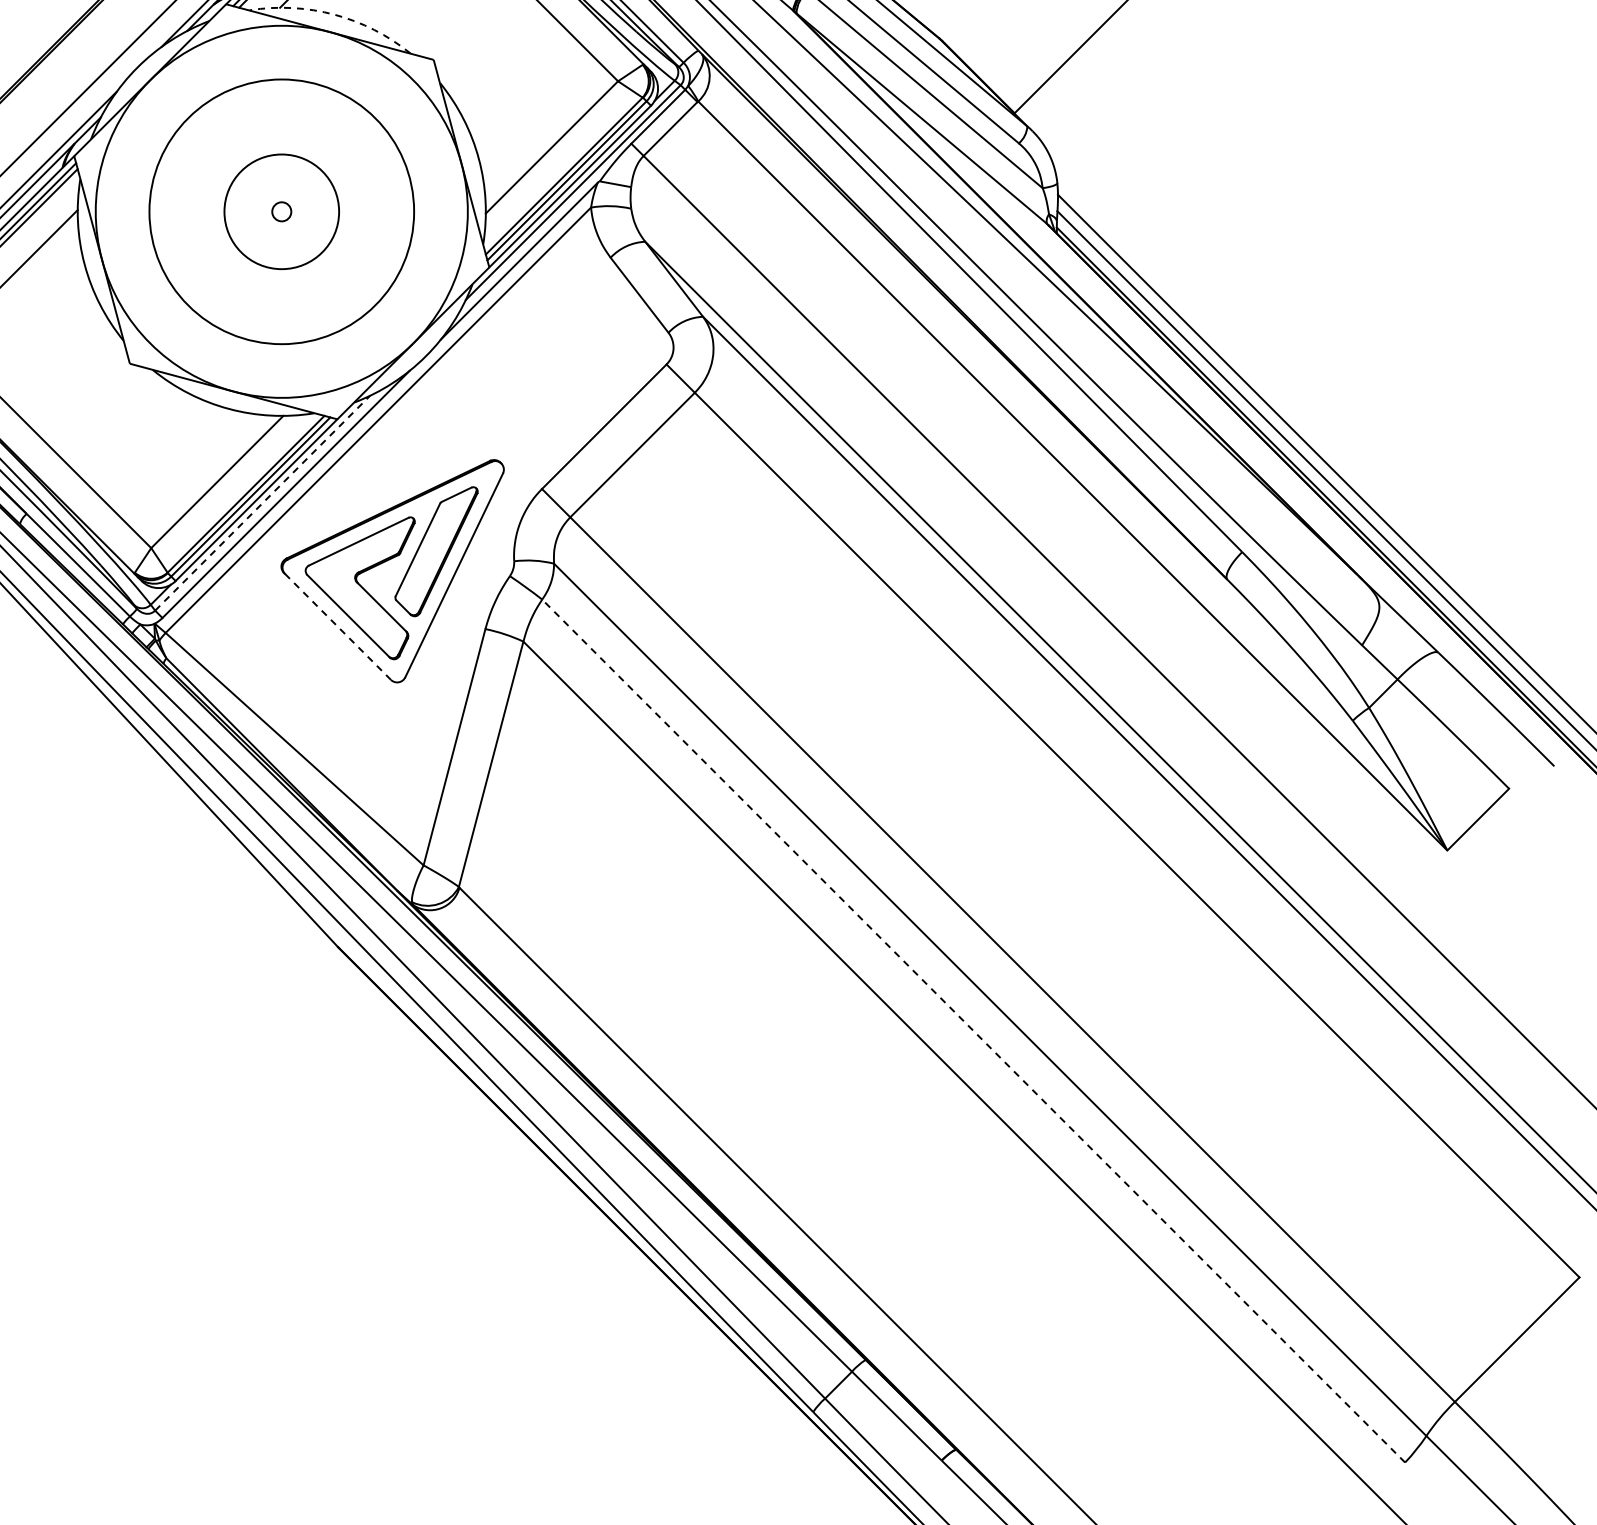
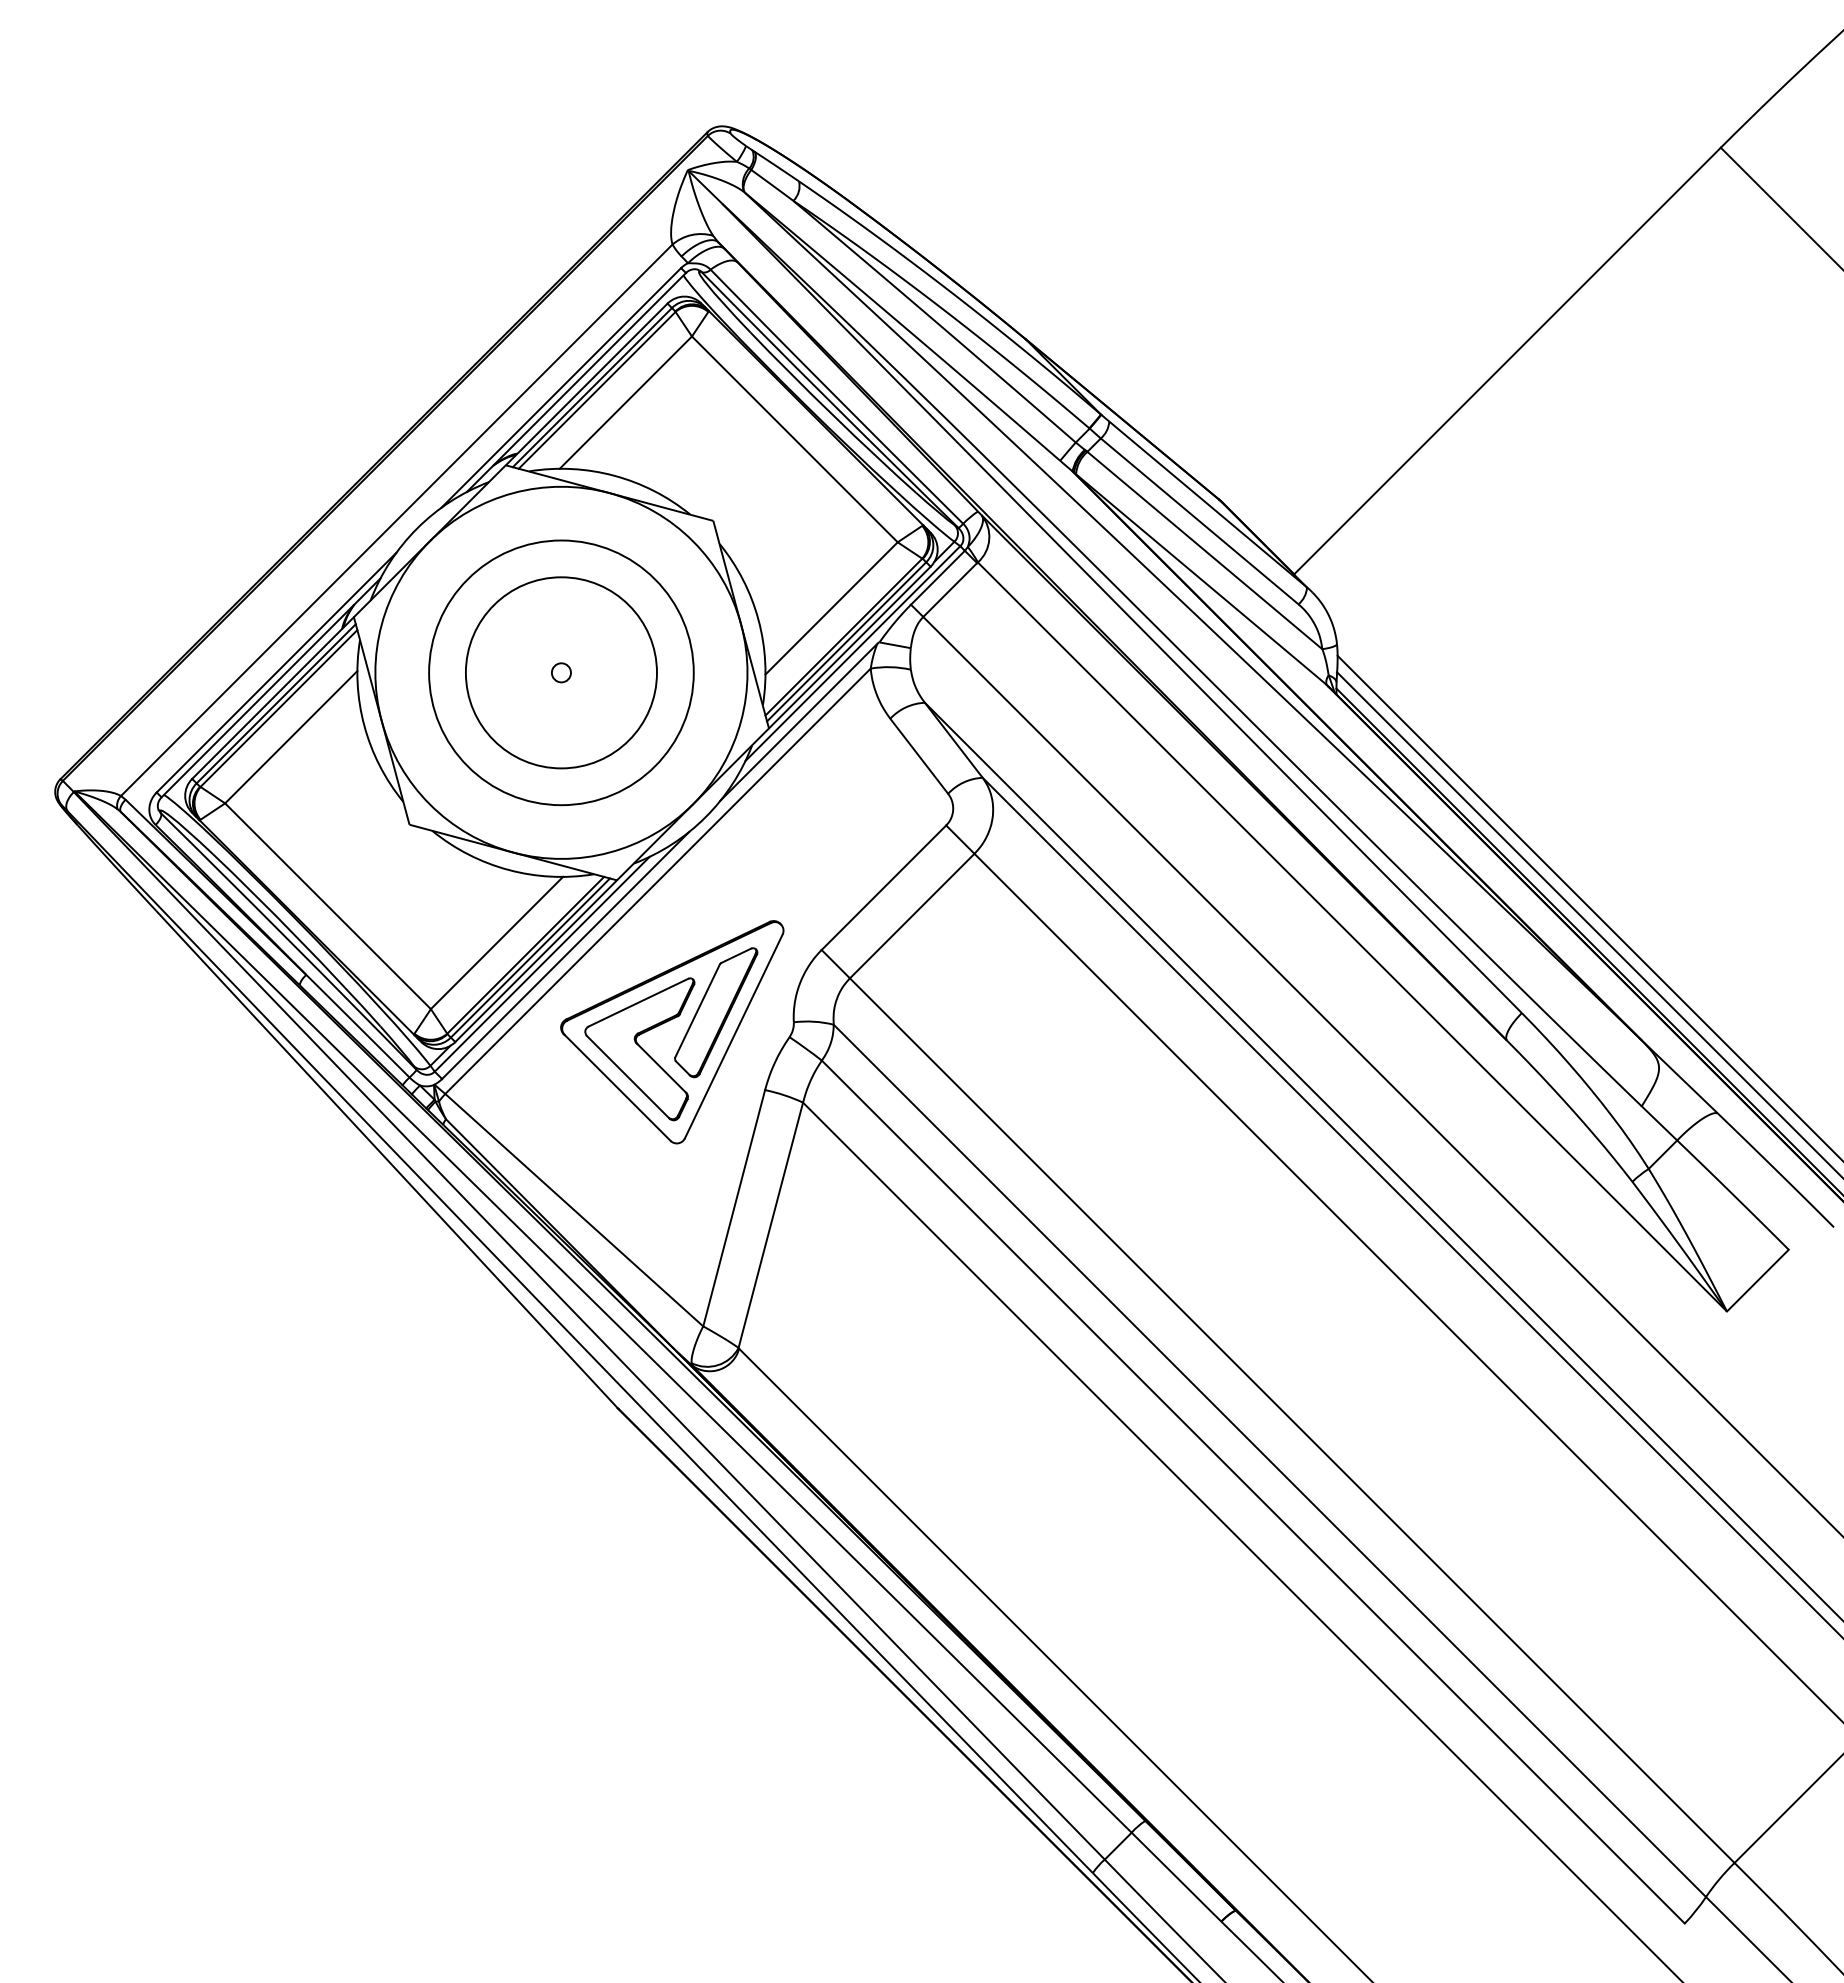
arc: (334, 14) -> (614, 475), dashed -> solid
circle: (280, 211) -> (560, 672), size x1.67
line: (262, 503) -> (542, 964), dashed -> solid
line: (338, 627) -> (618, 1088), dashed -> solid
line: (972, 1030) -> (1252, 1491), dashed -> solid

